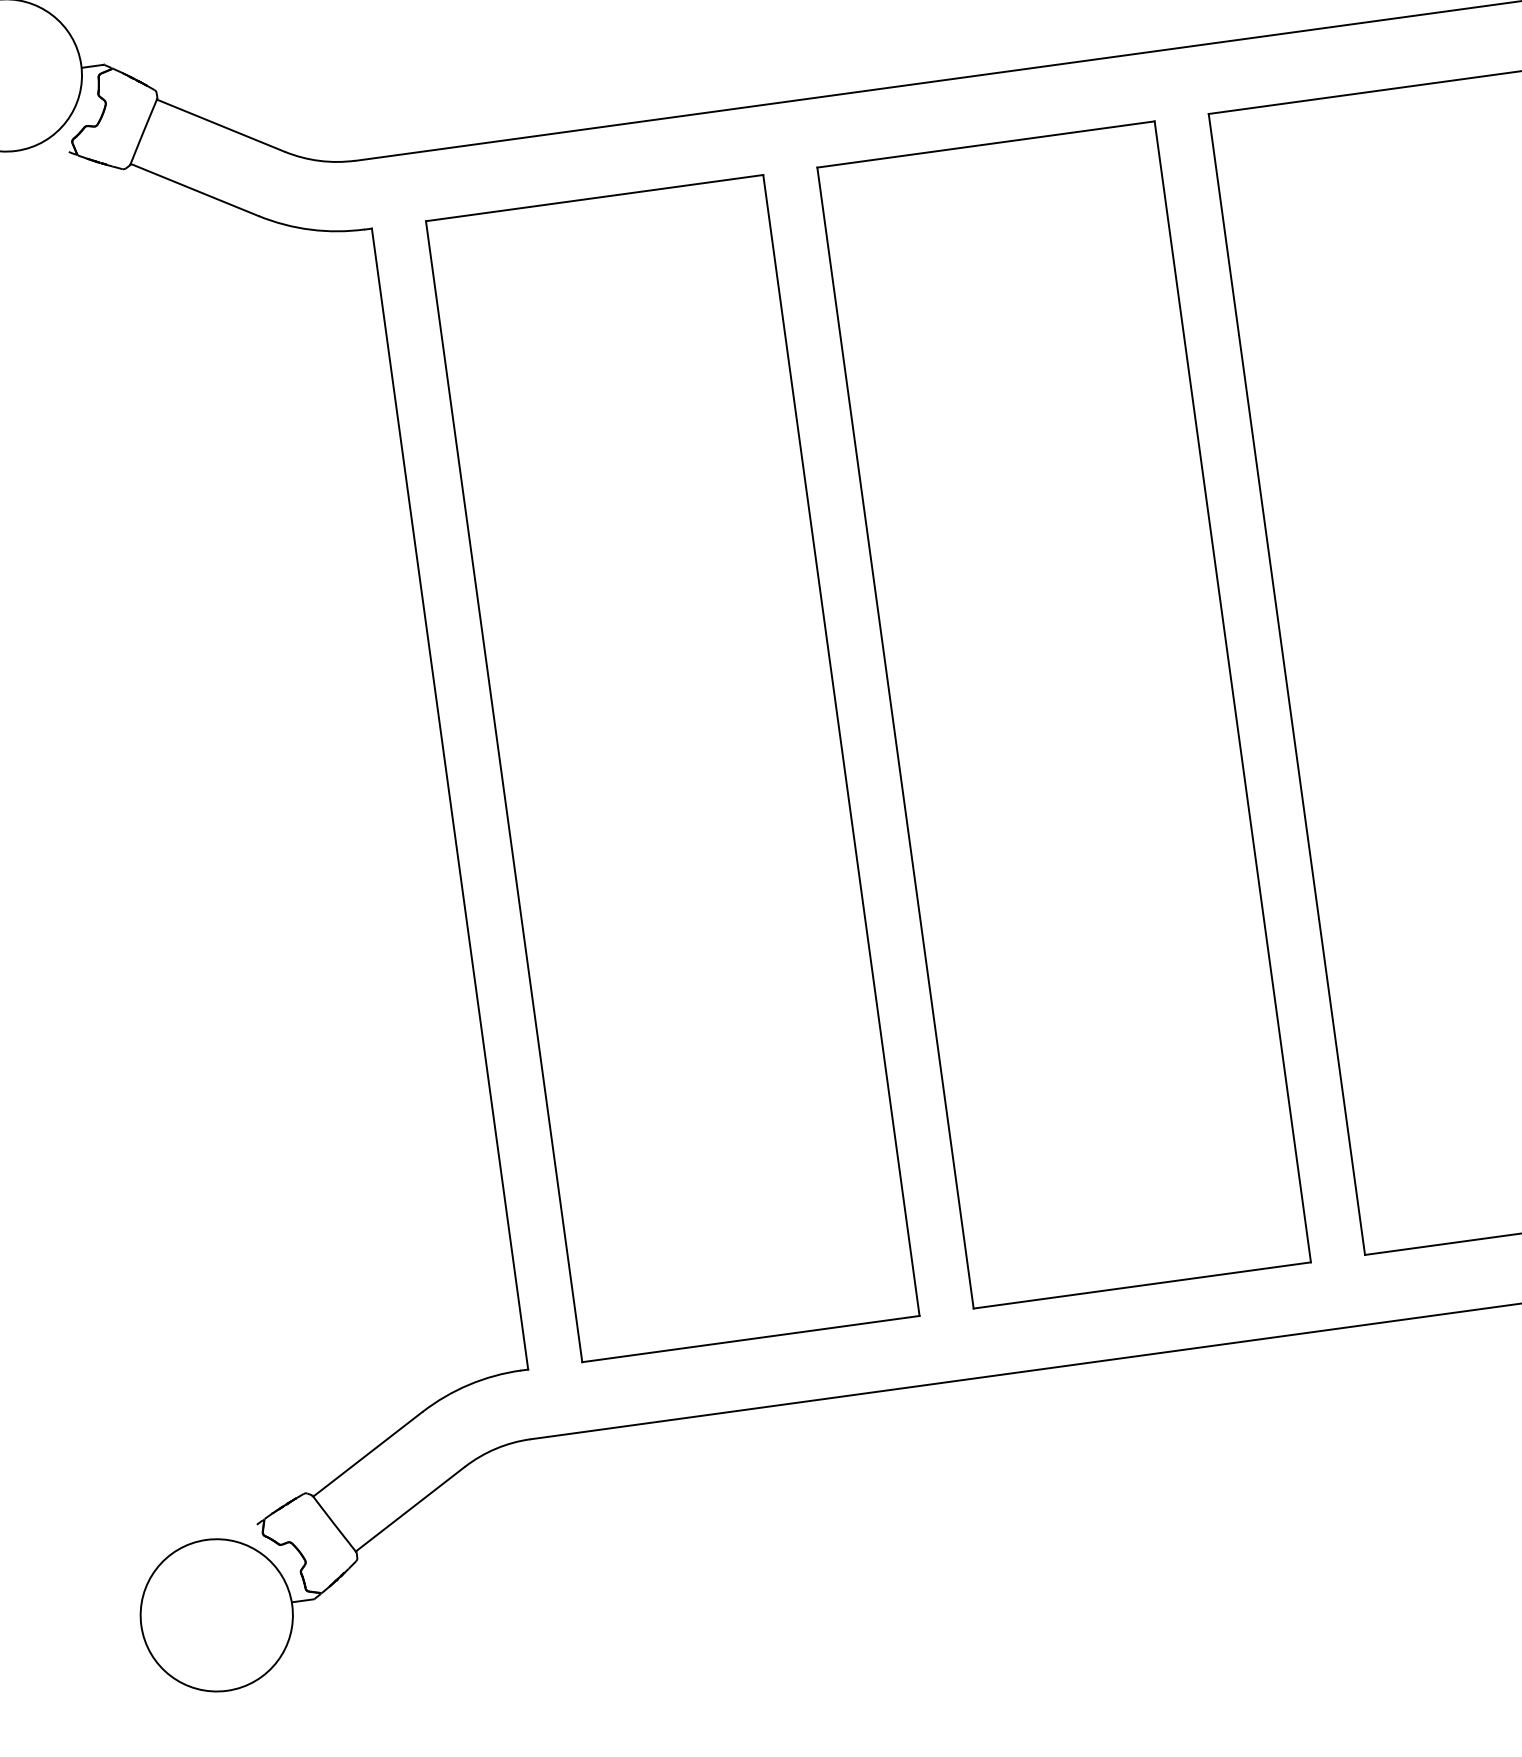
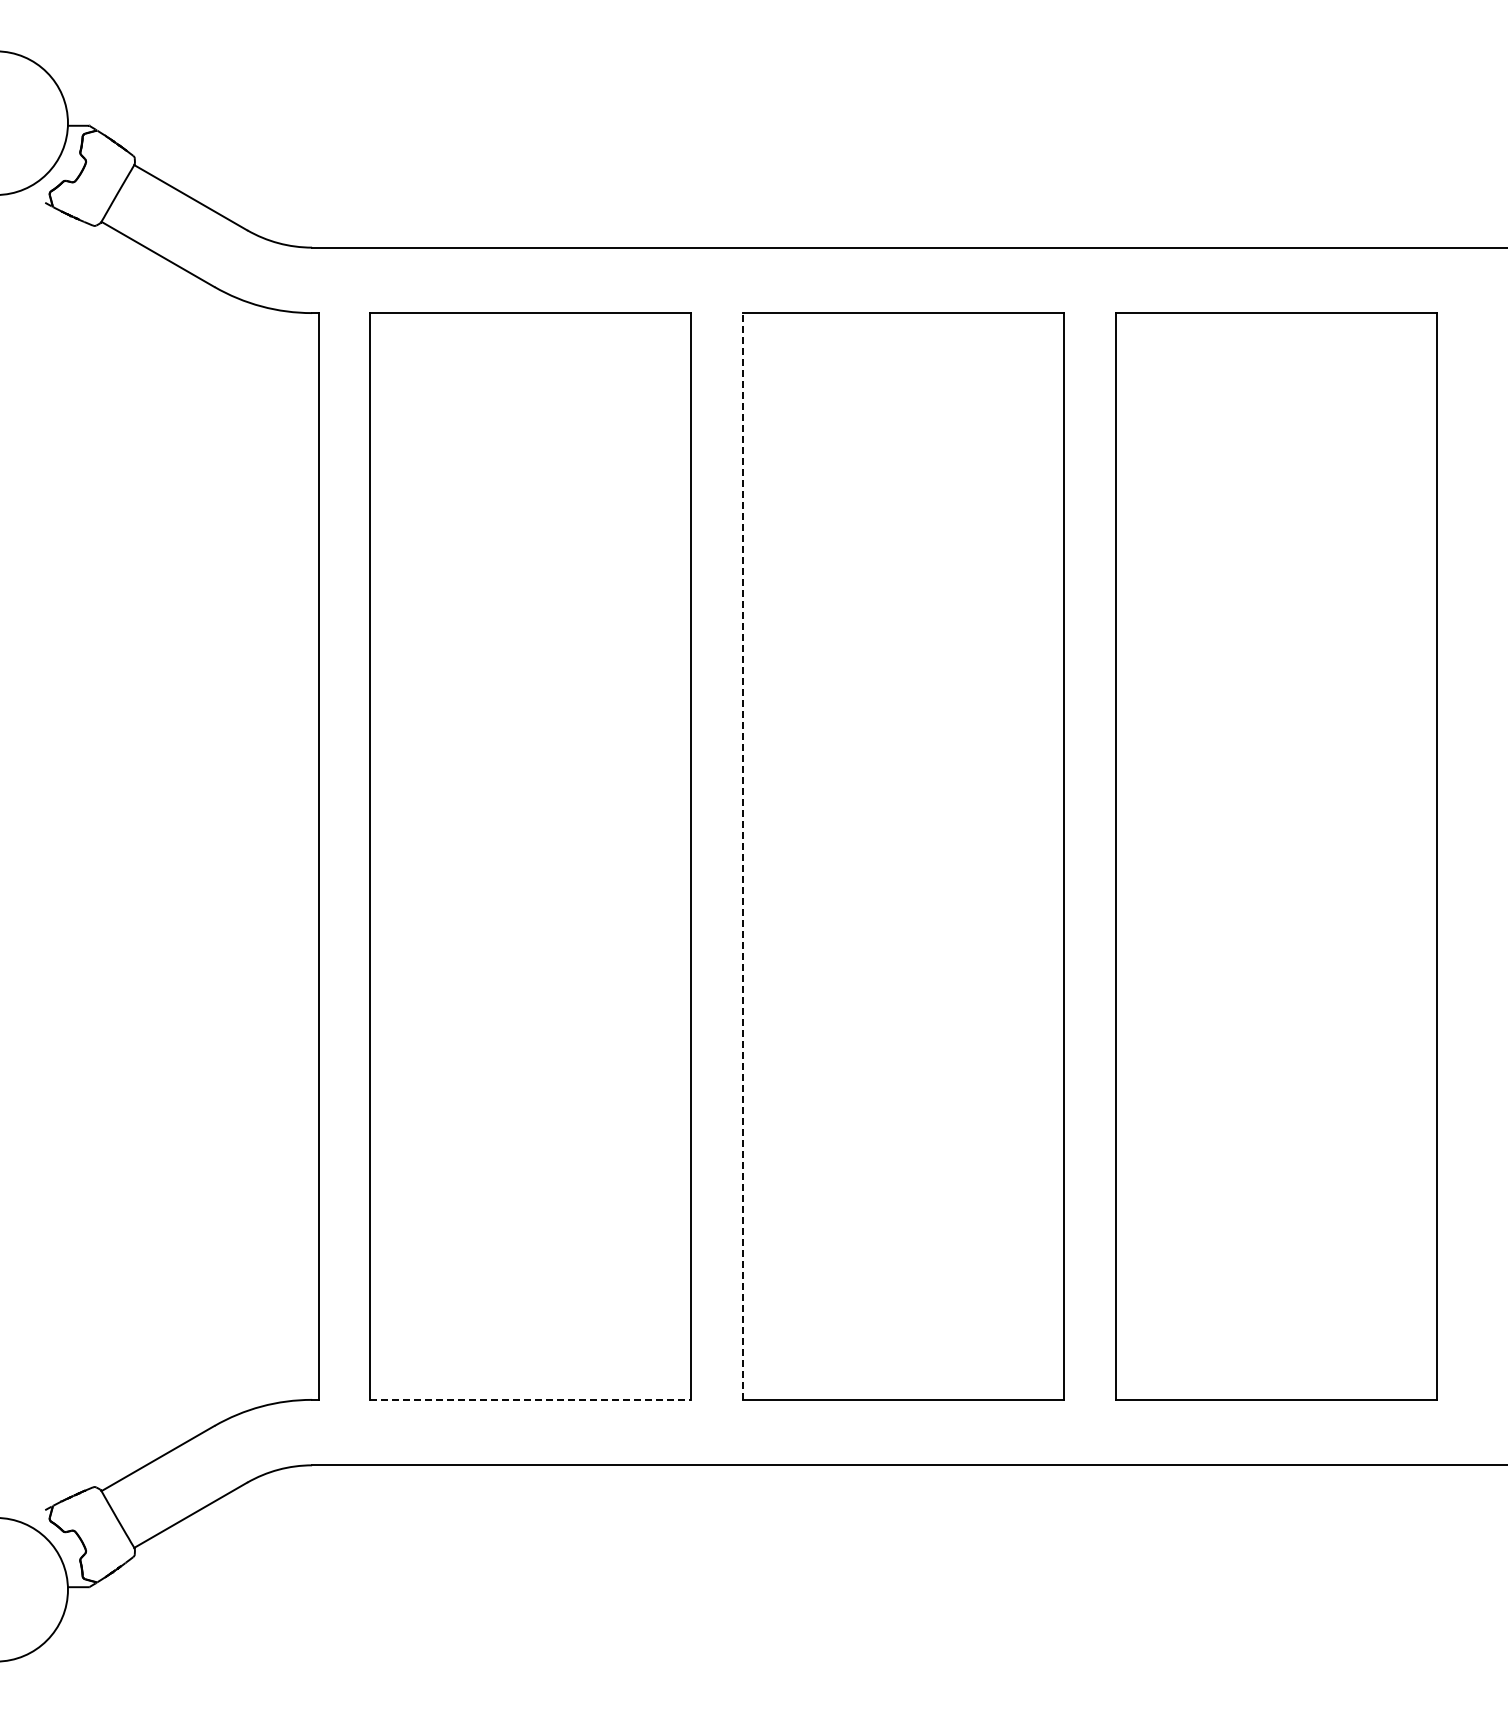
line: (894, 738) -> (742, 856), solid -> dashed
line: (750, 1338) -> (530, 1399), solid -> dashed

